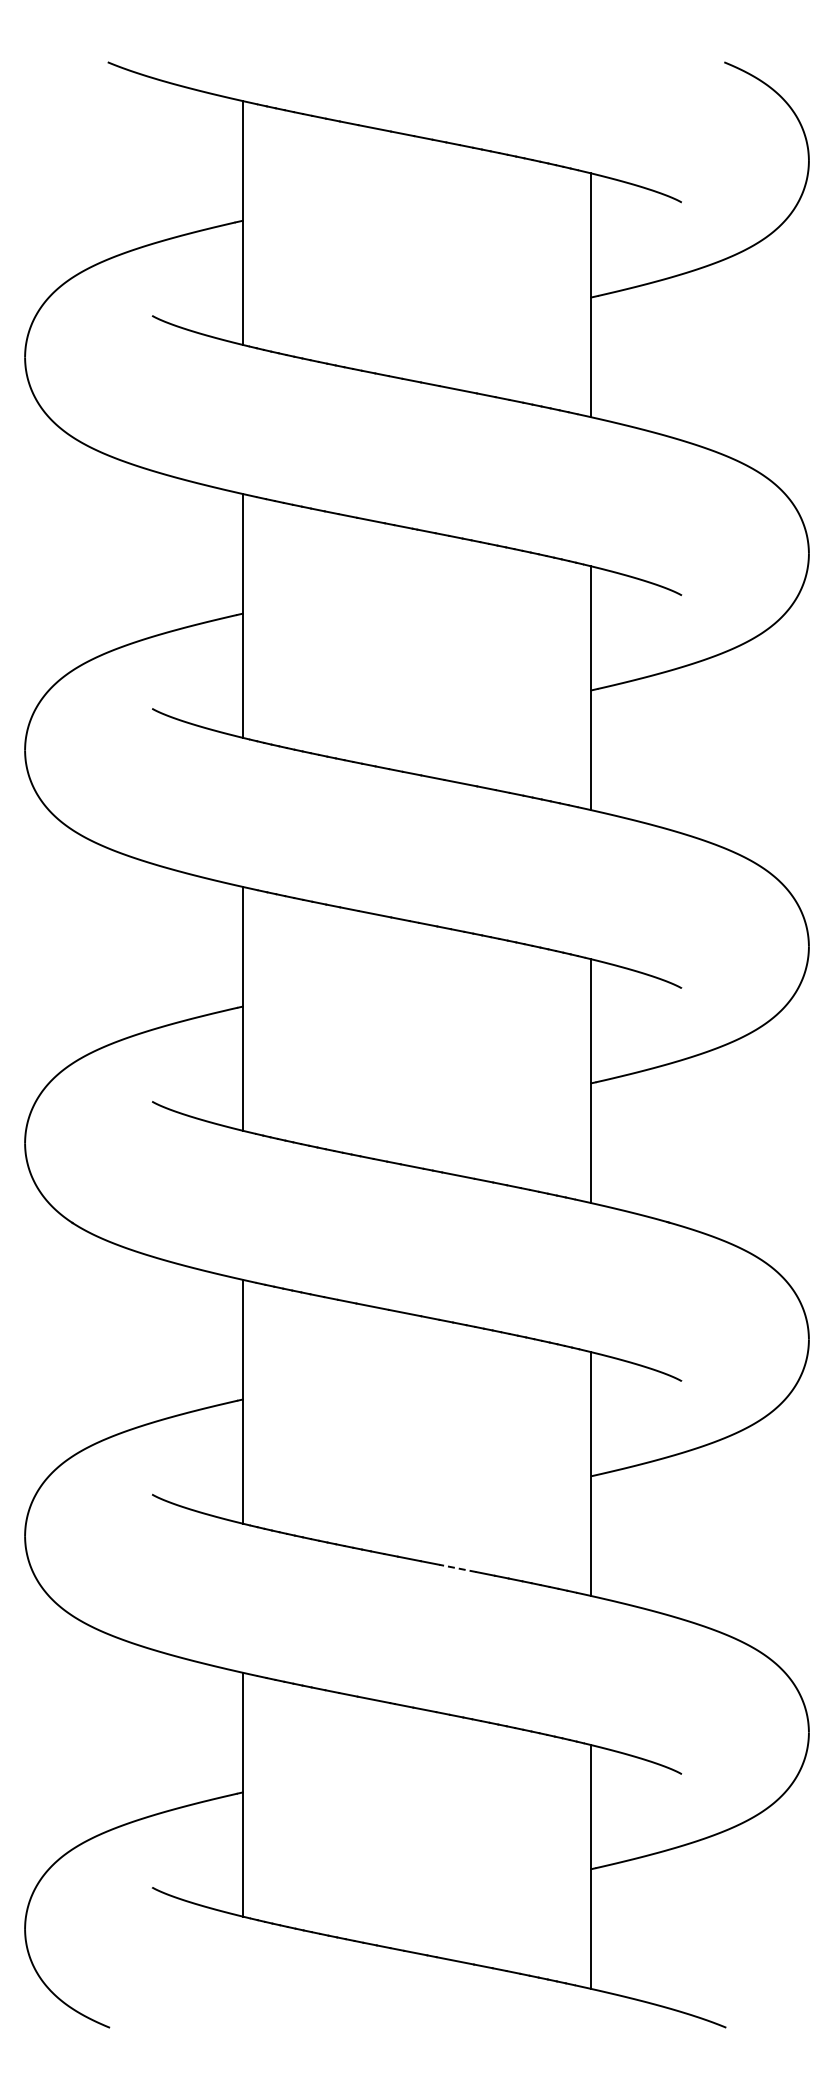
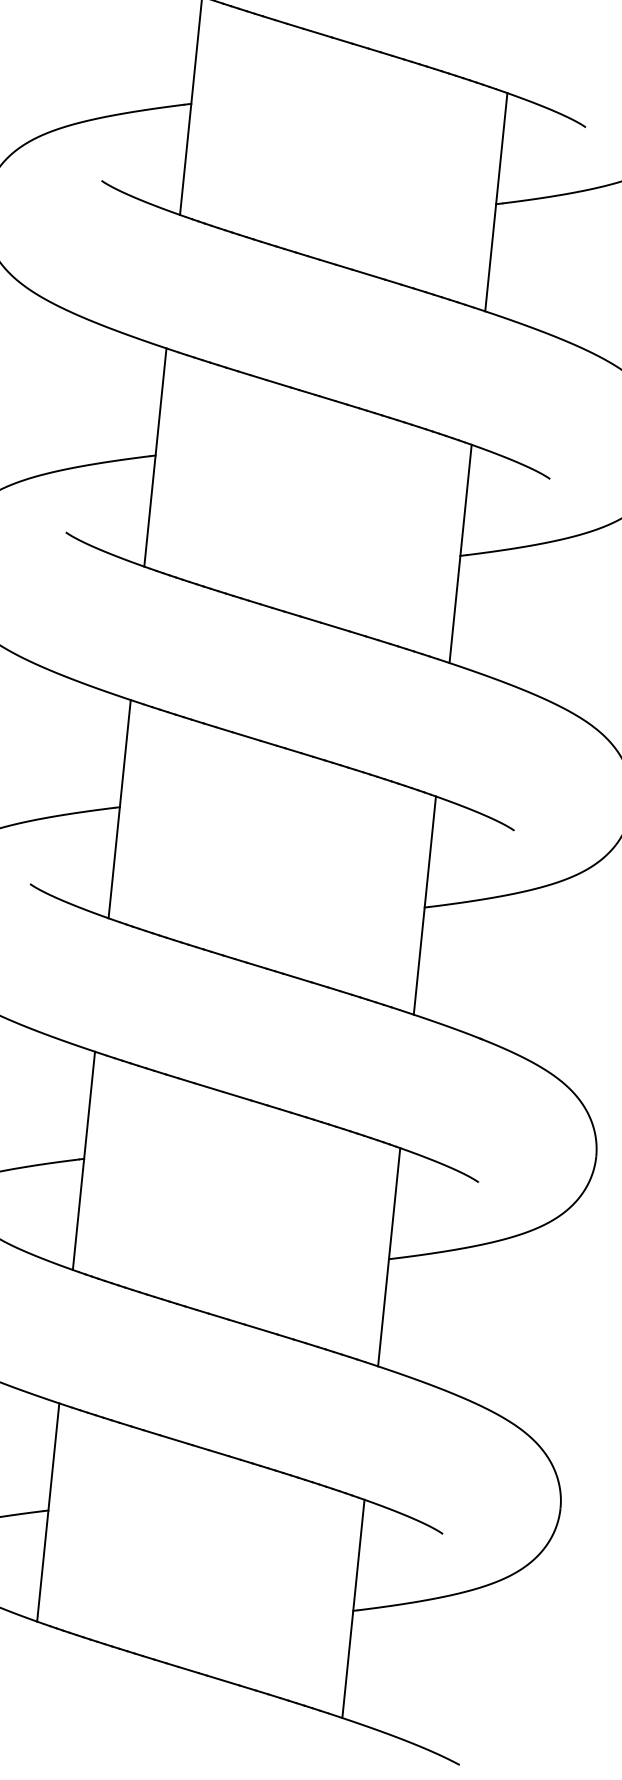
line: (457, 1568) -> (260, 1329), dashed -> solid

